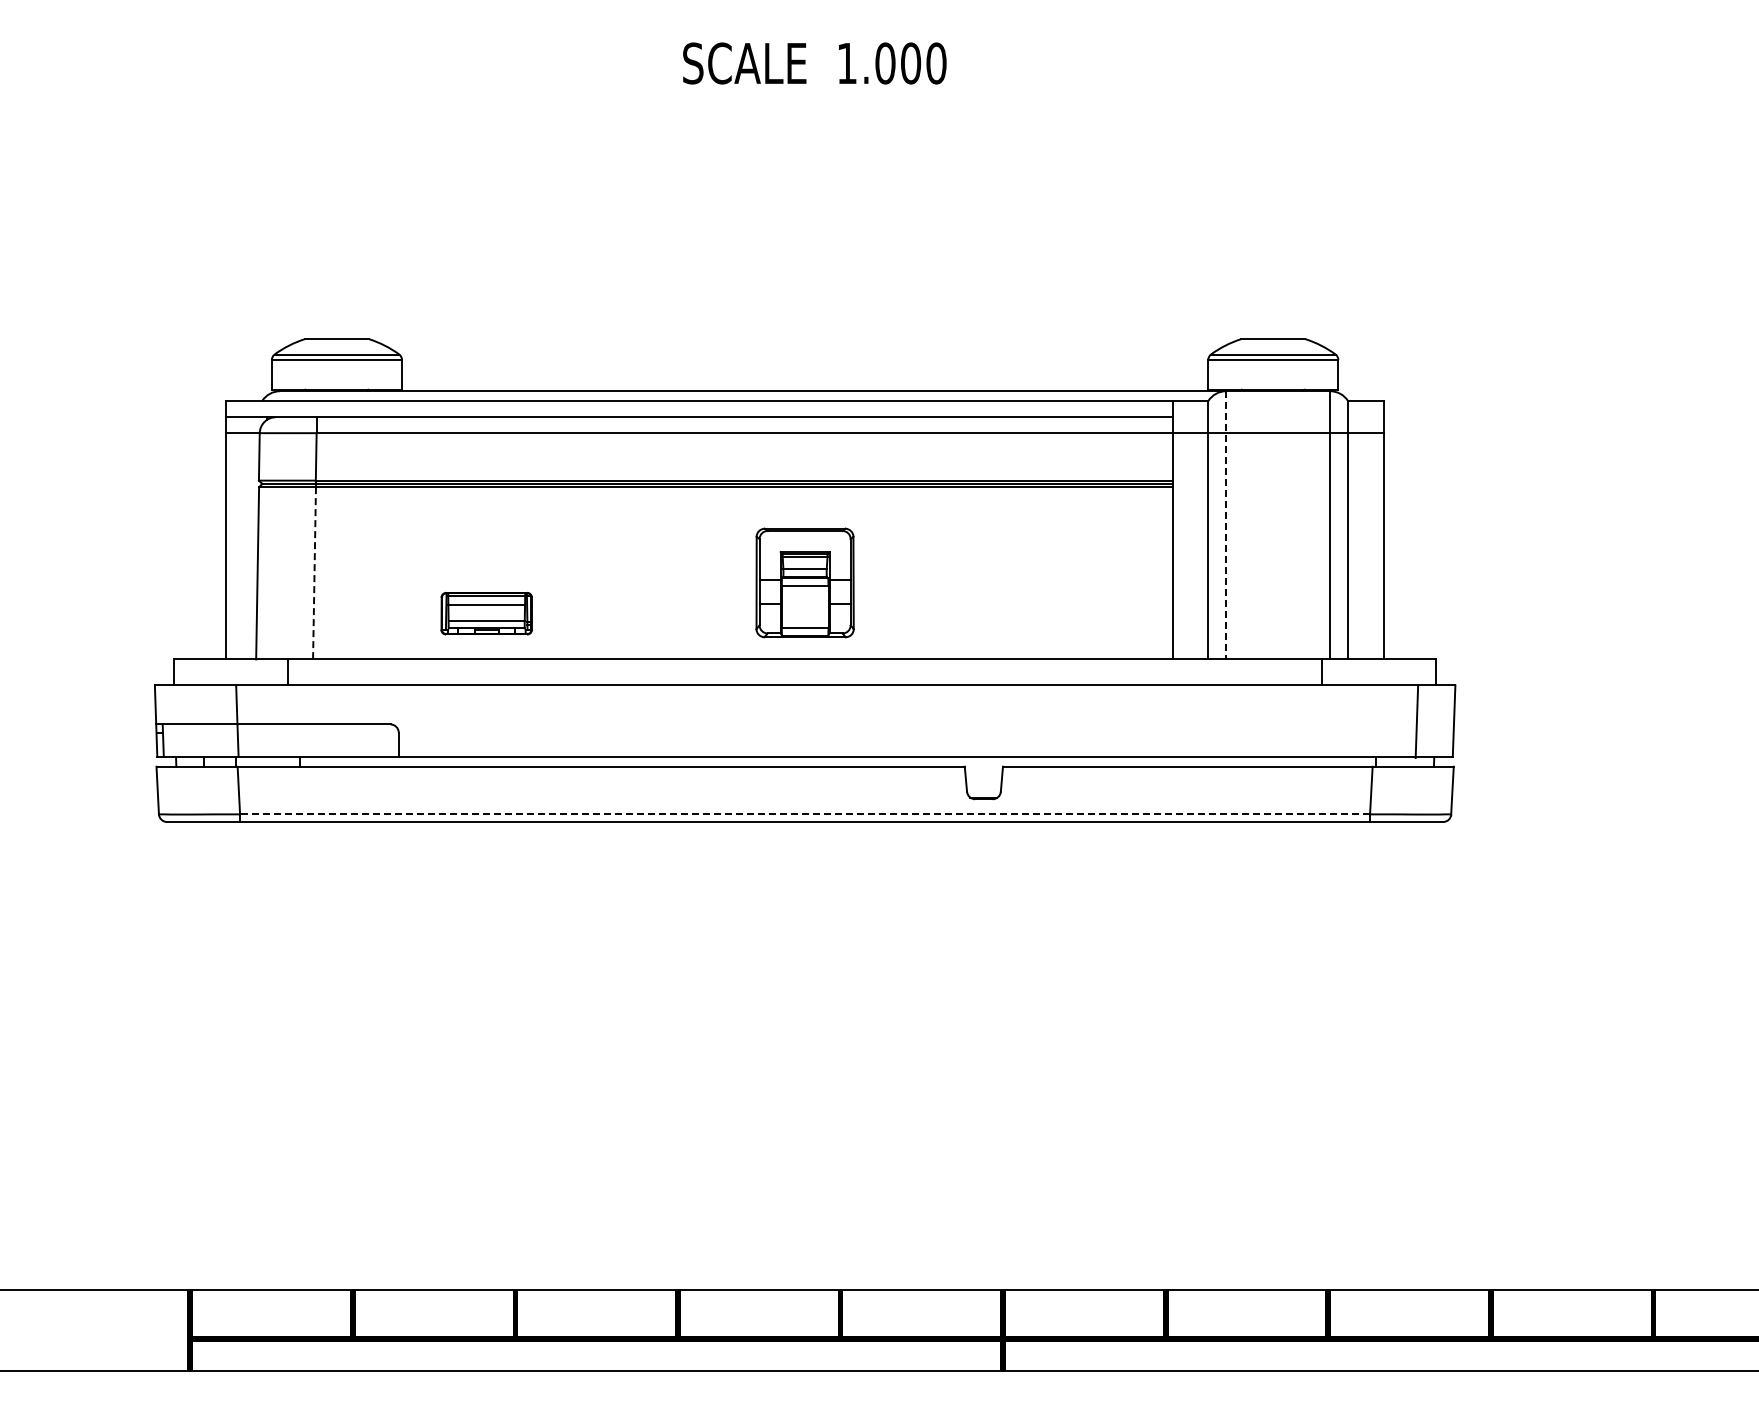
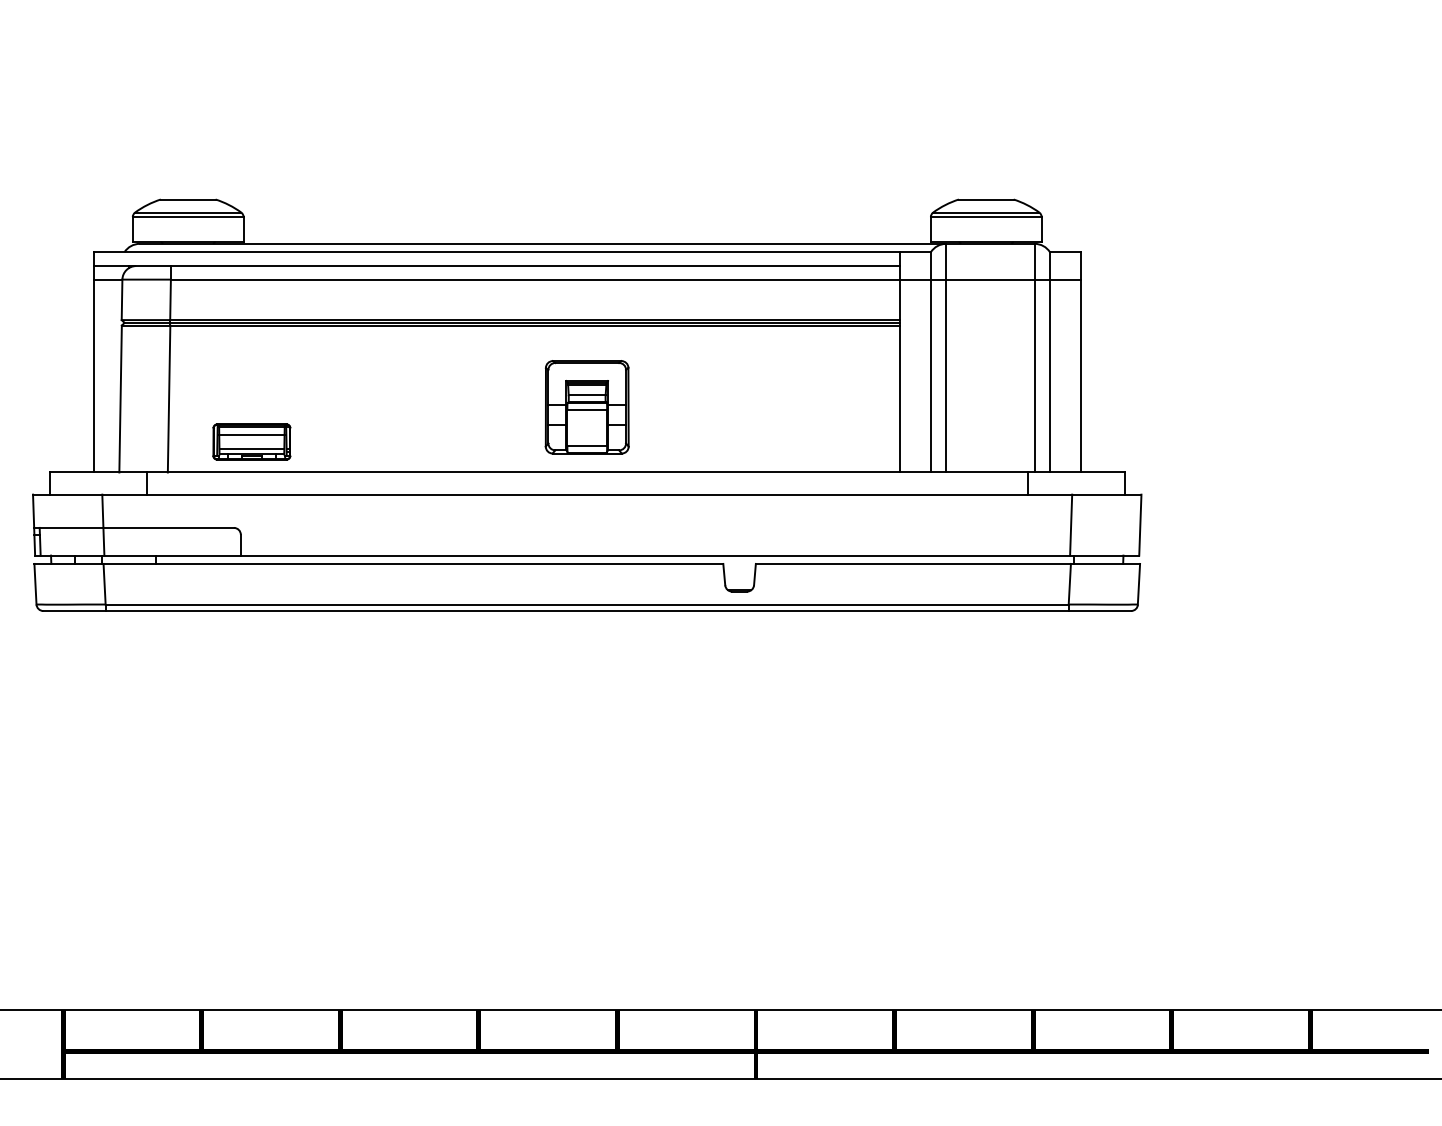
line: (1226, 525) -> (946, 358), dashed -> solid
line: (314, 573) -> (169, 399), dashed -> solid
part: (486, 613) -> (251, 441), moved
line: (1416, 721) -> (1070, 524), moved
line: (805, 814) -> (587, 604), dashed -> solid

